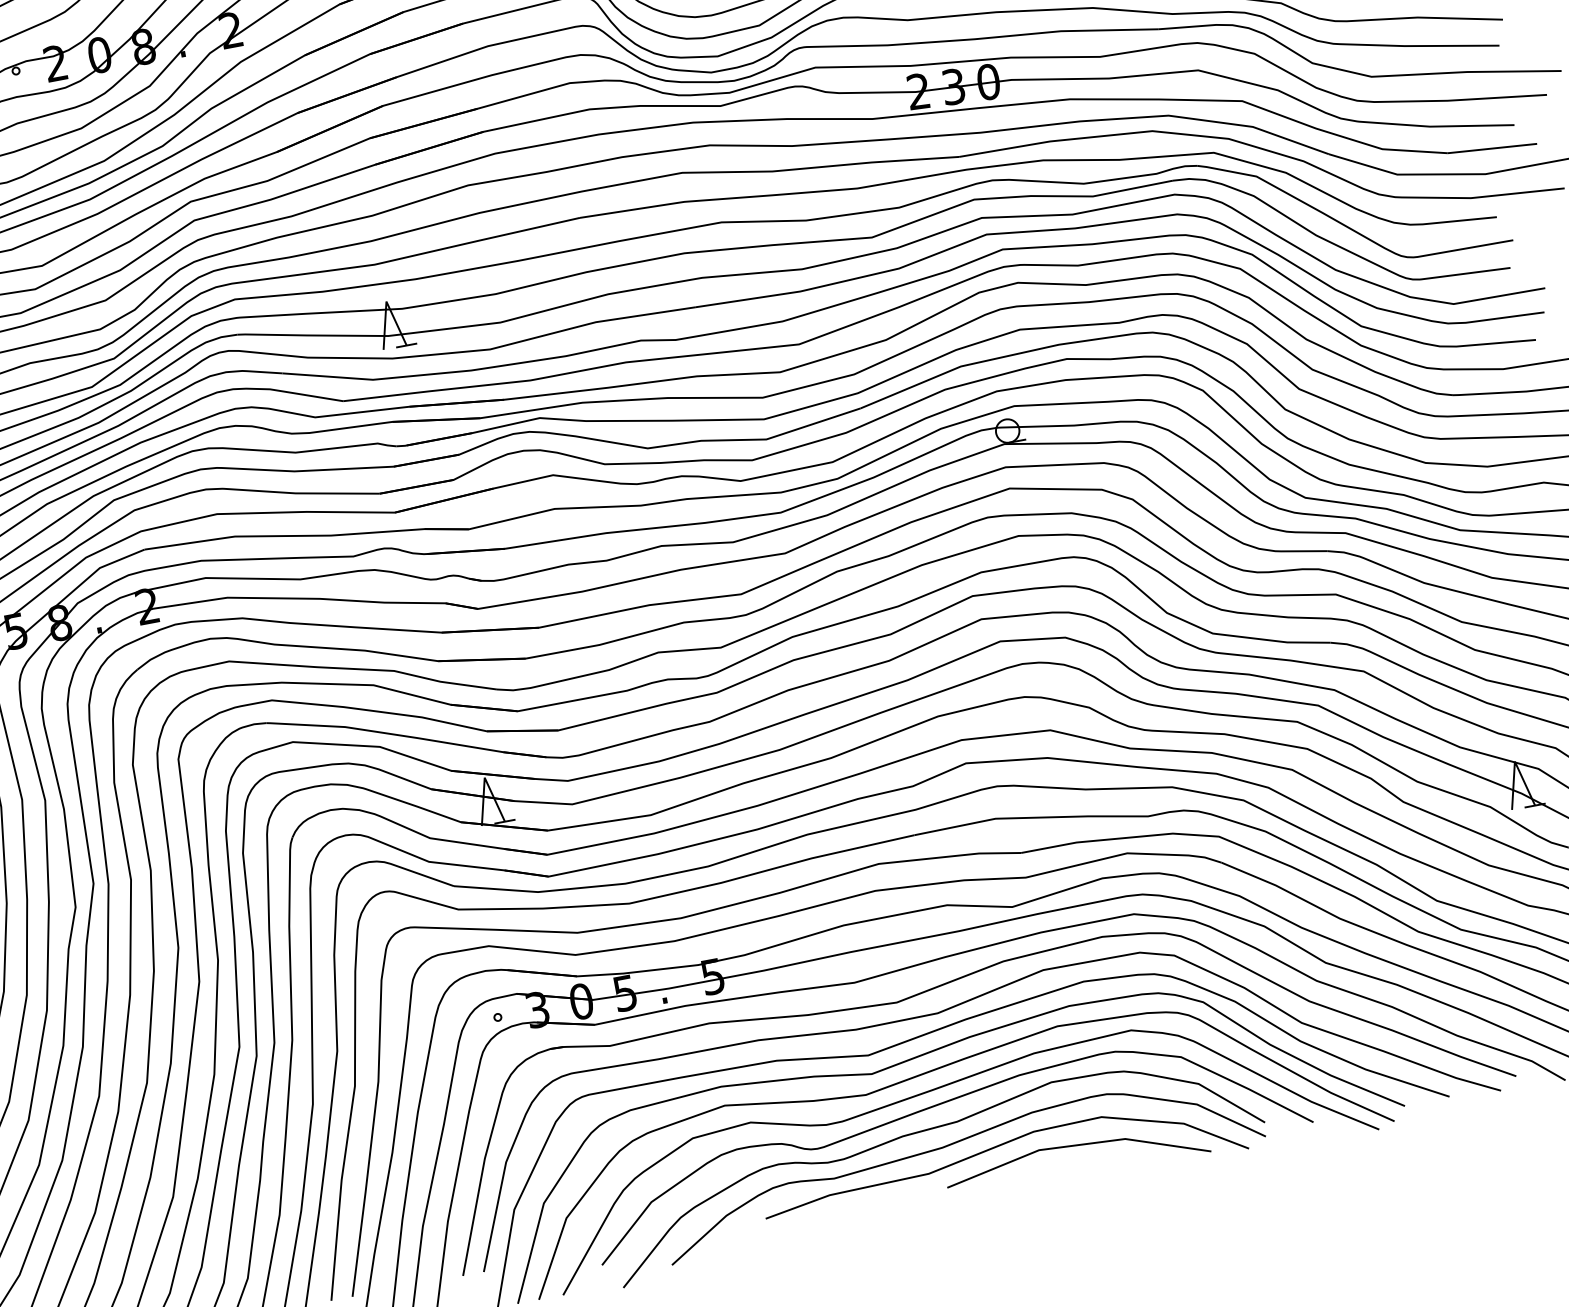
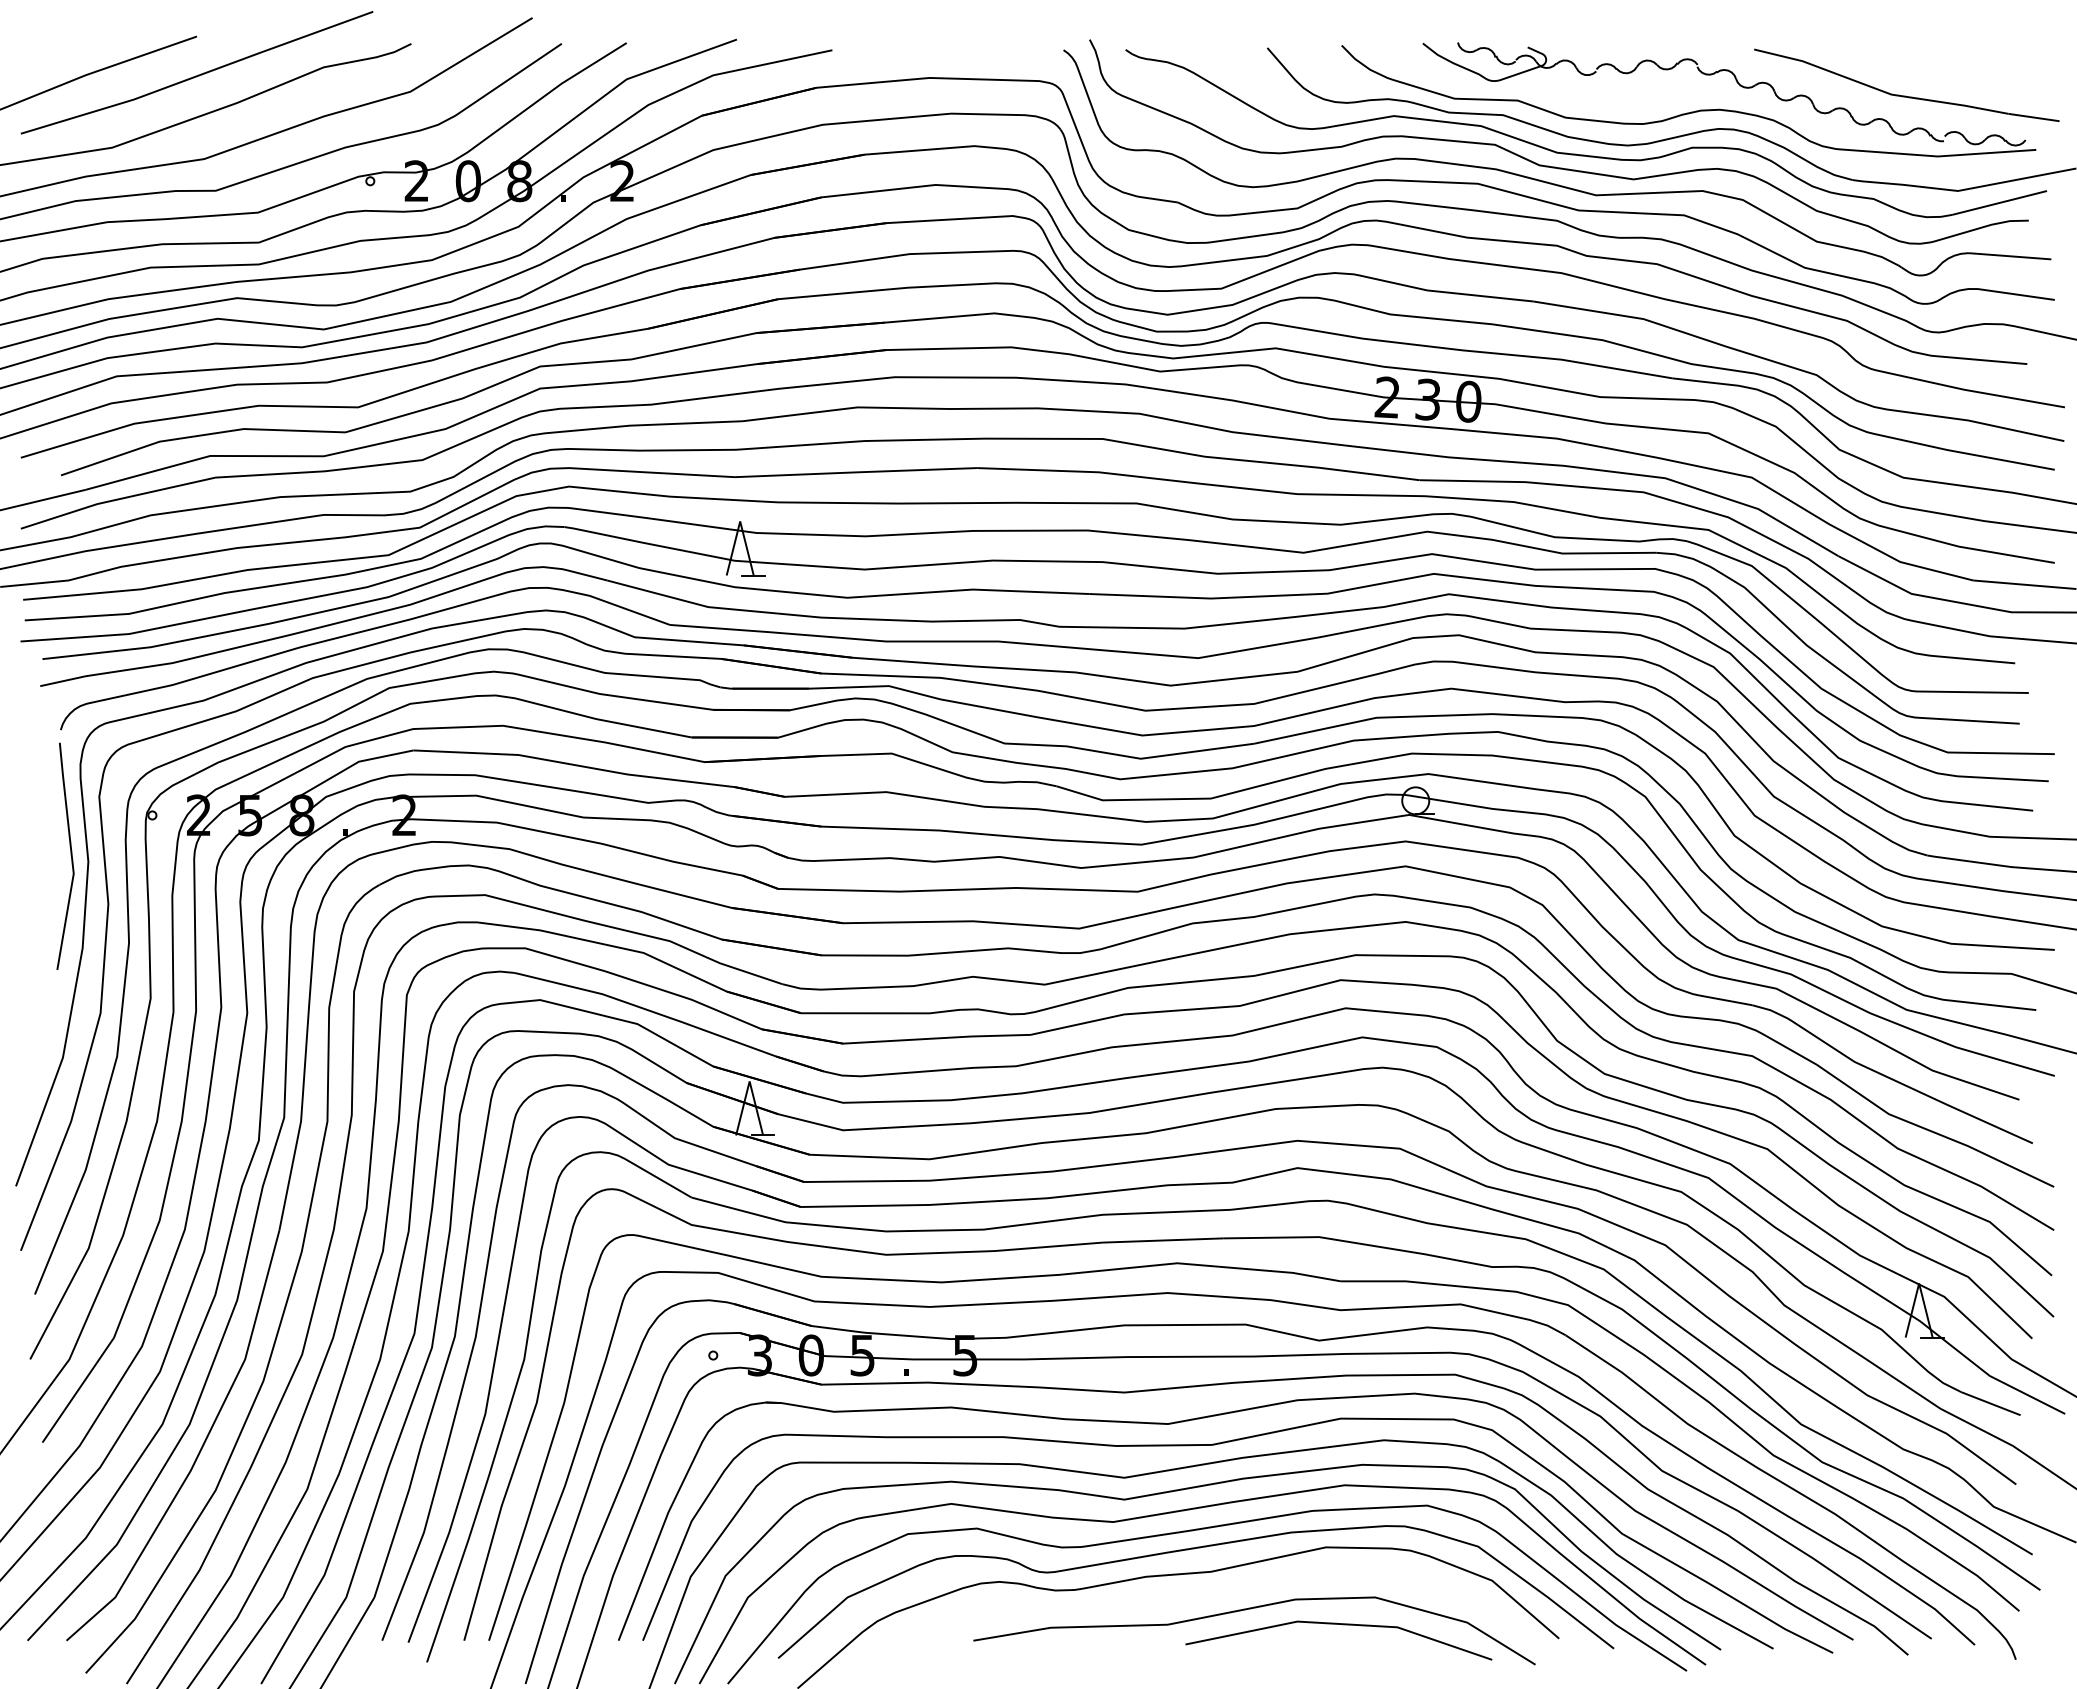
curve: (954, 1143) -> (1203, 1596), removed

